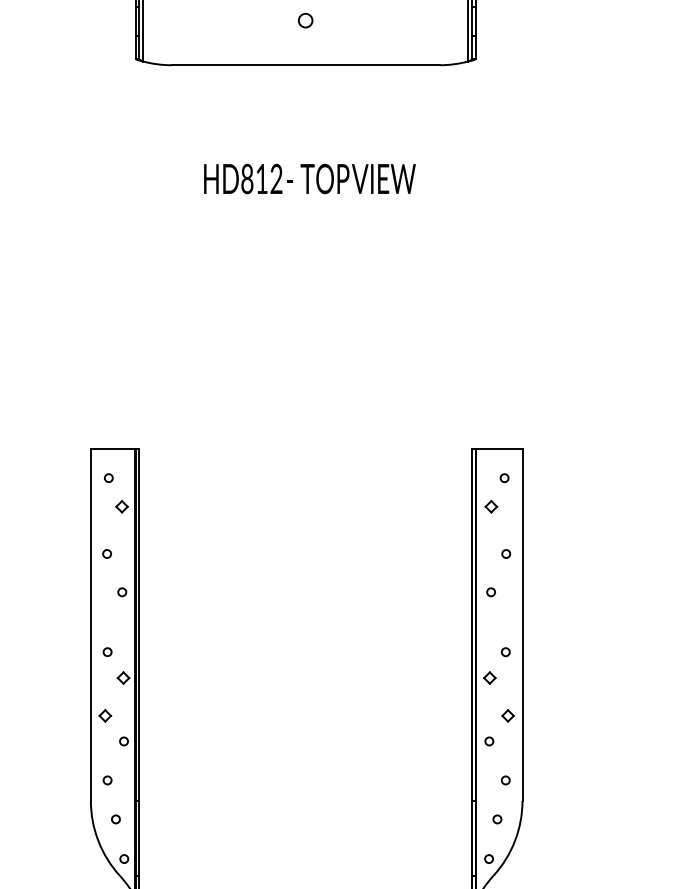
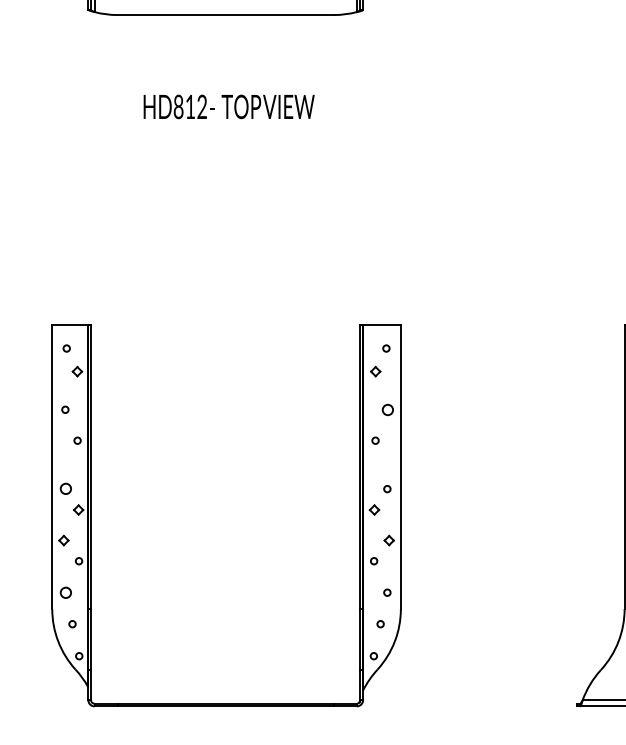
circle: (505, 553) -> (387, 409), size x1.6
circle: (107, 652) -> (65, 489), size x1.6
circle: (107, 780) -> (65, 592), size x1.6

